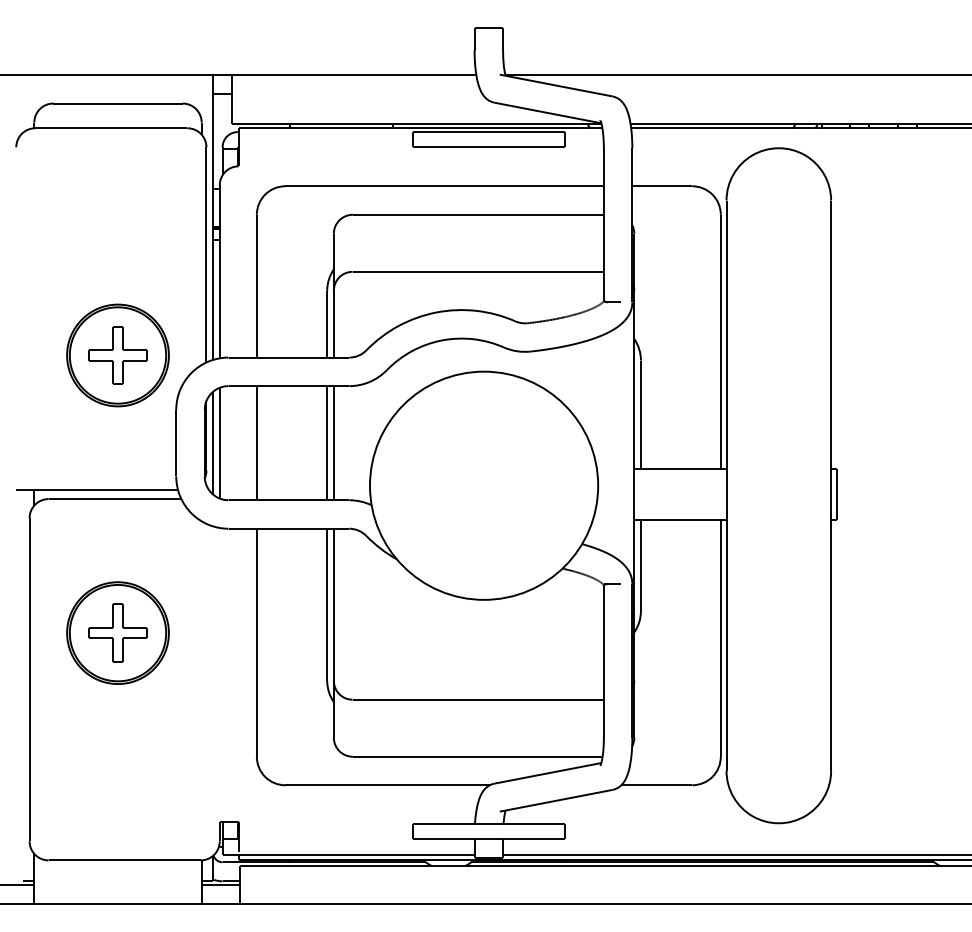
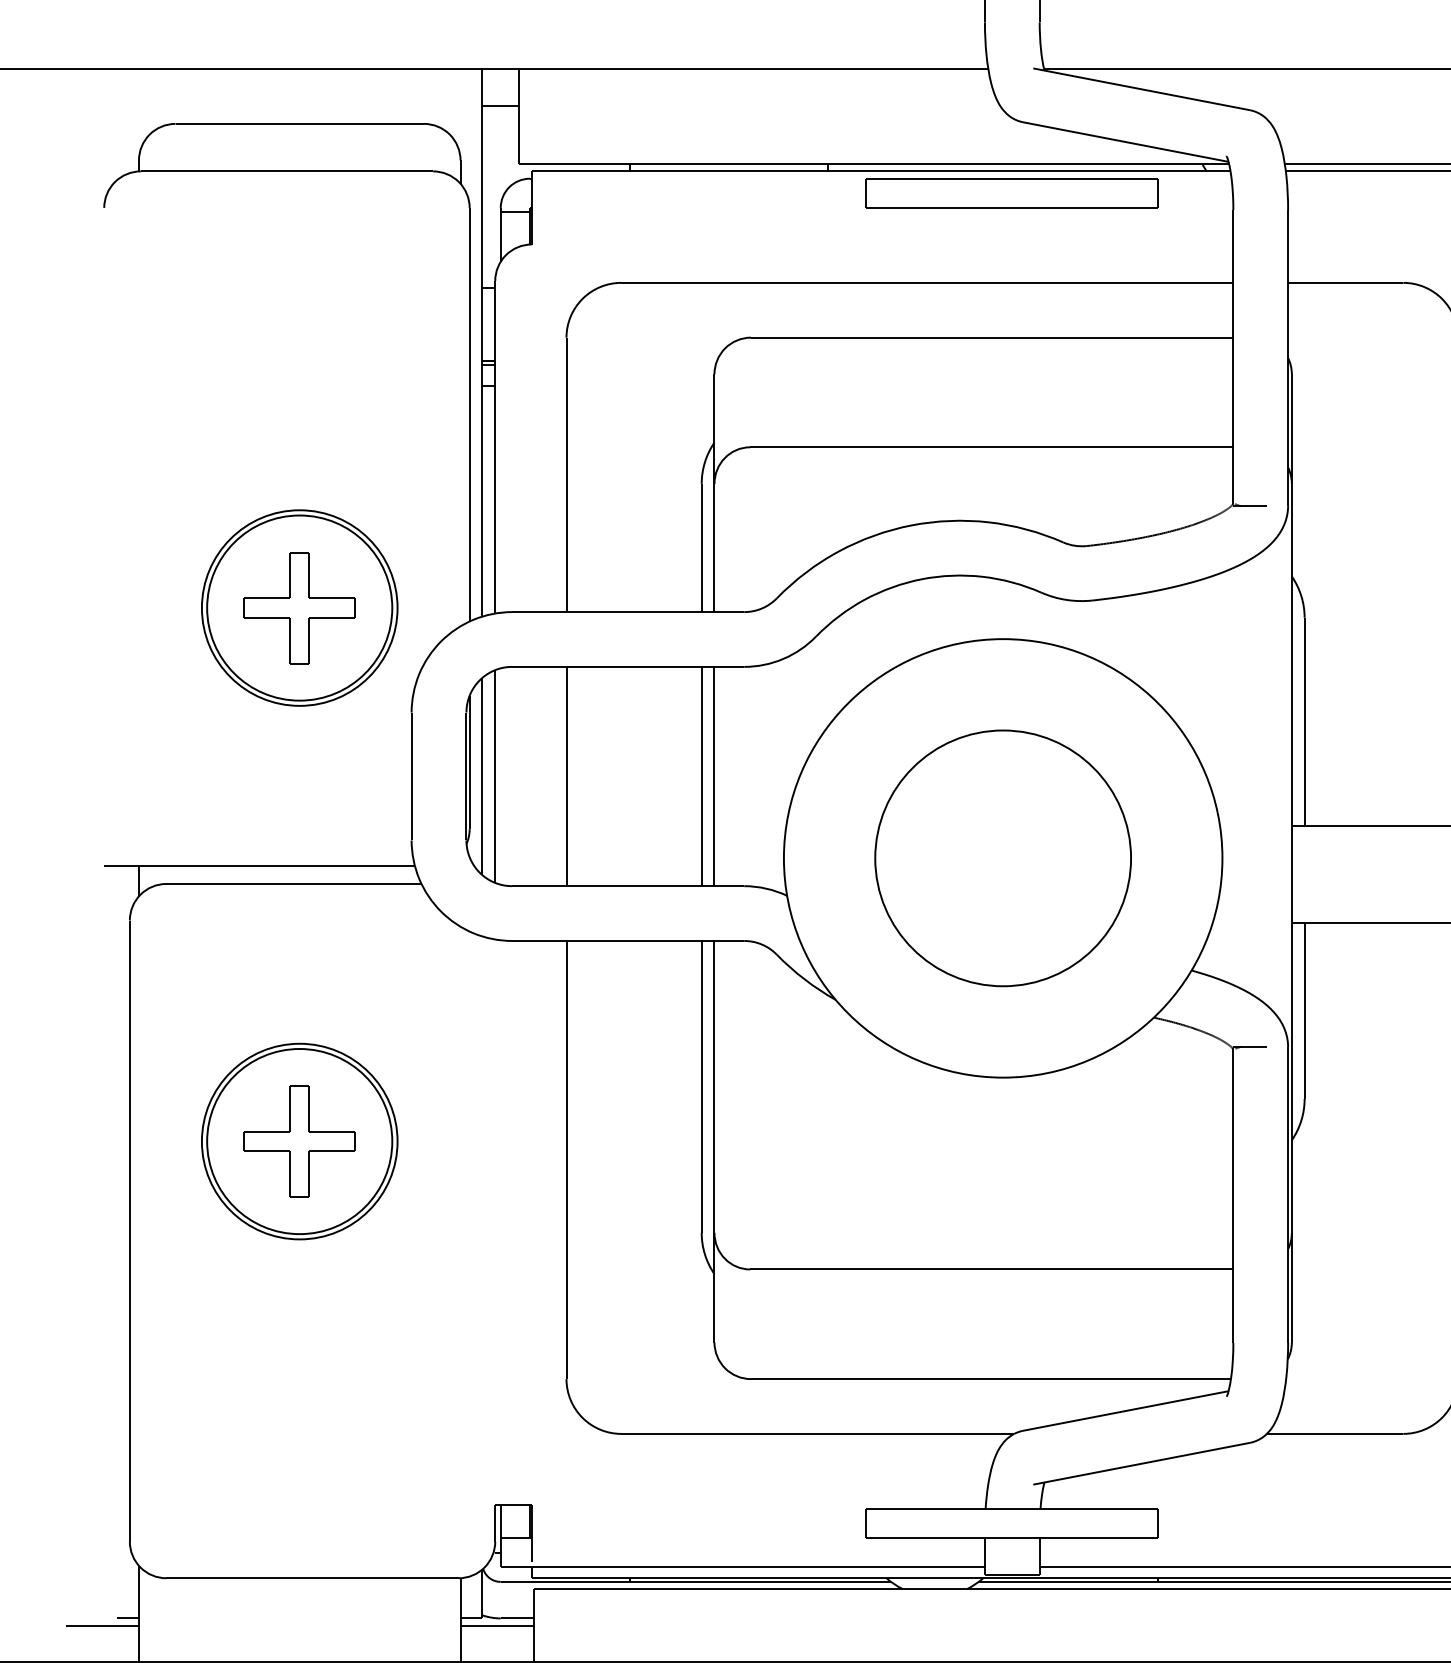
part: (483, 485) -> (1002, 857), added

